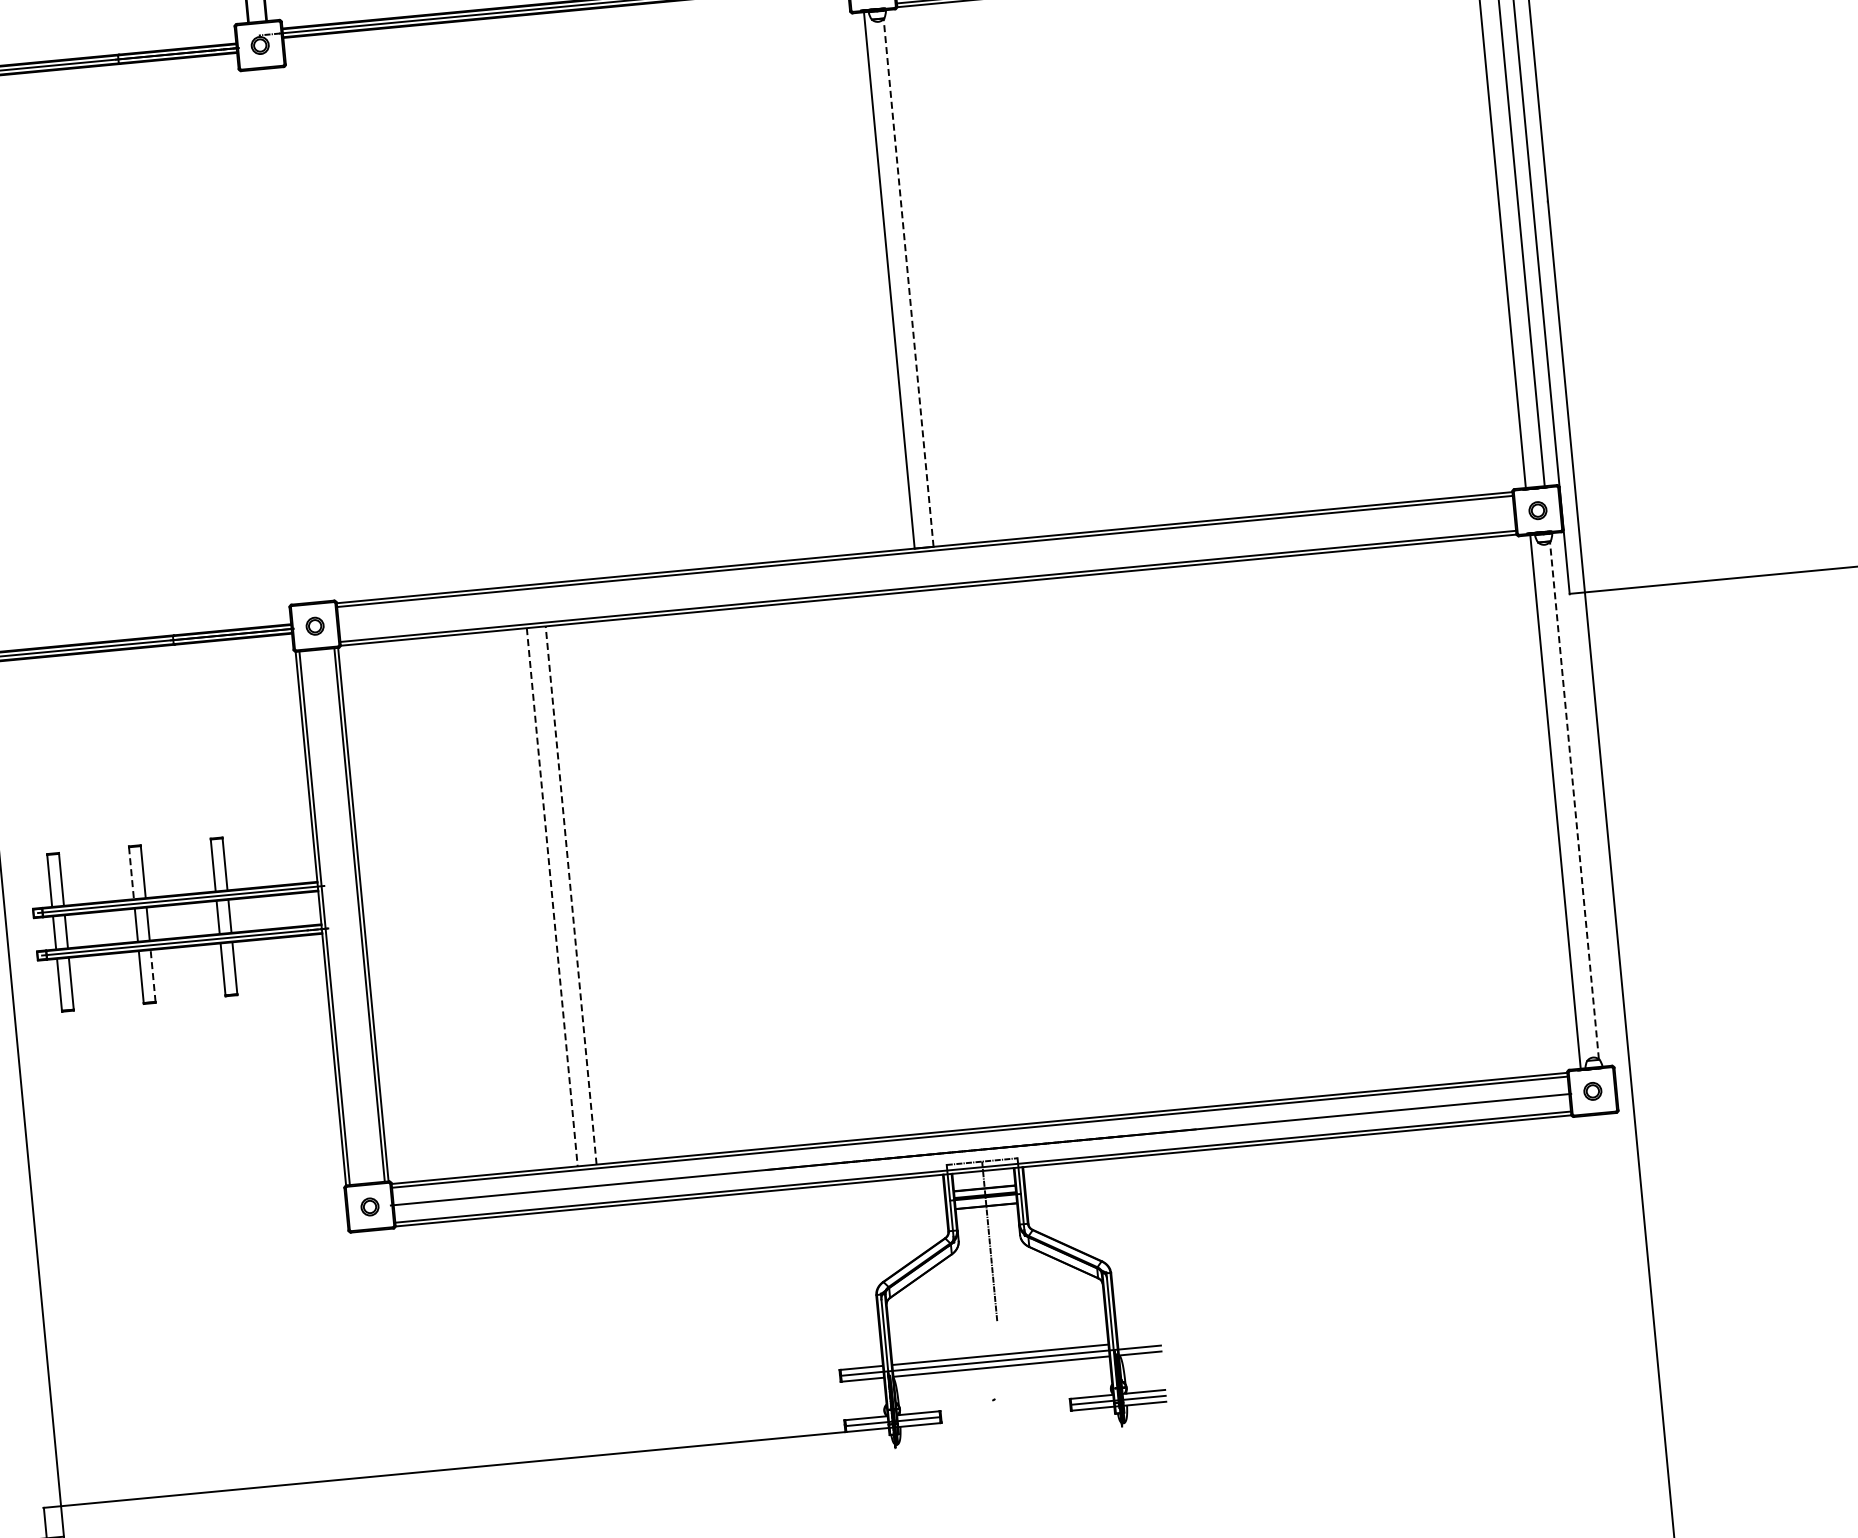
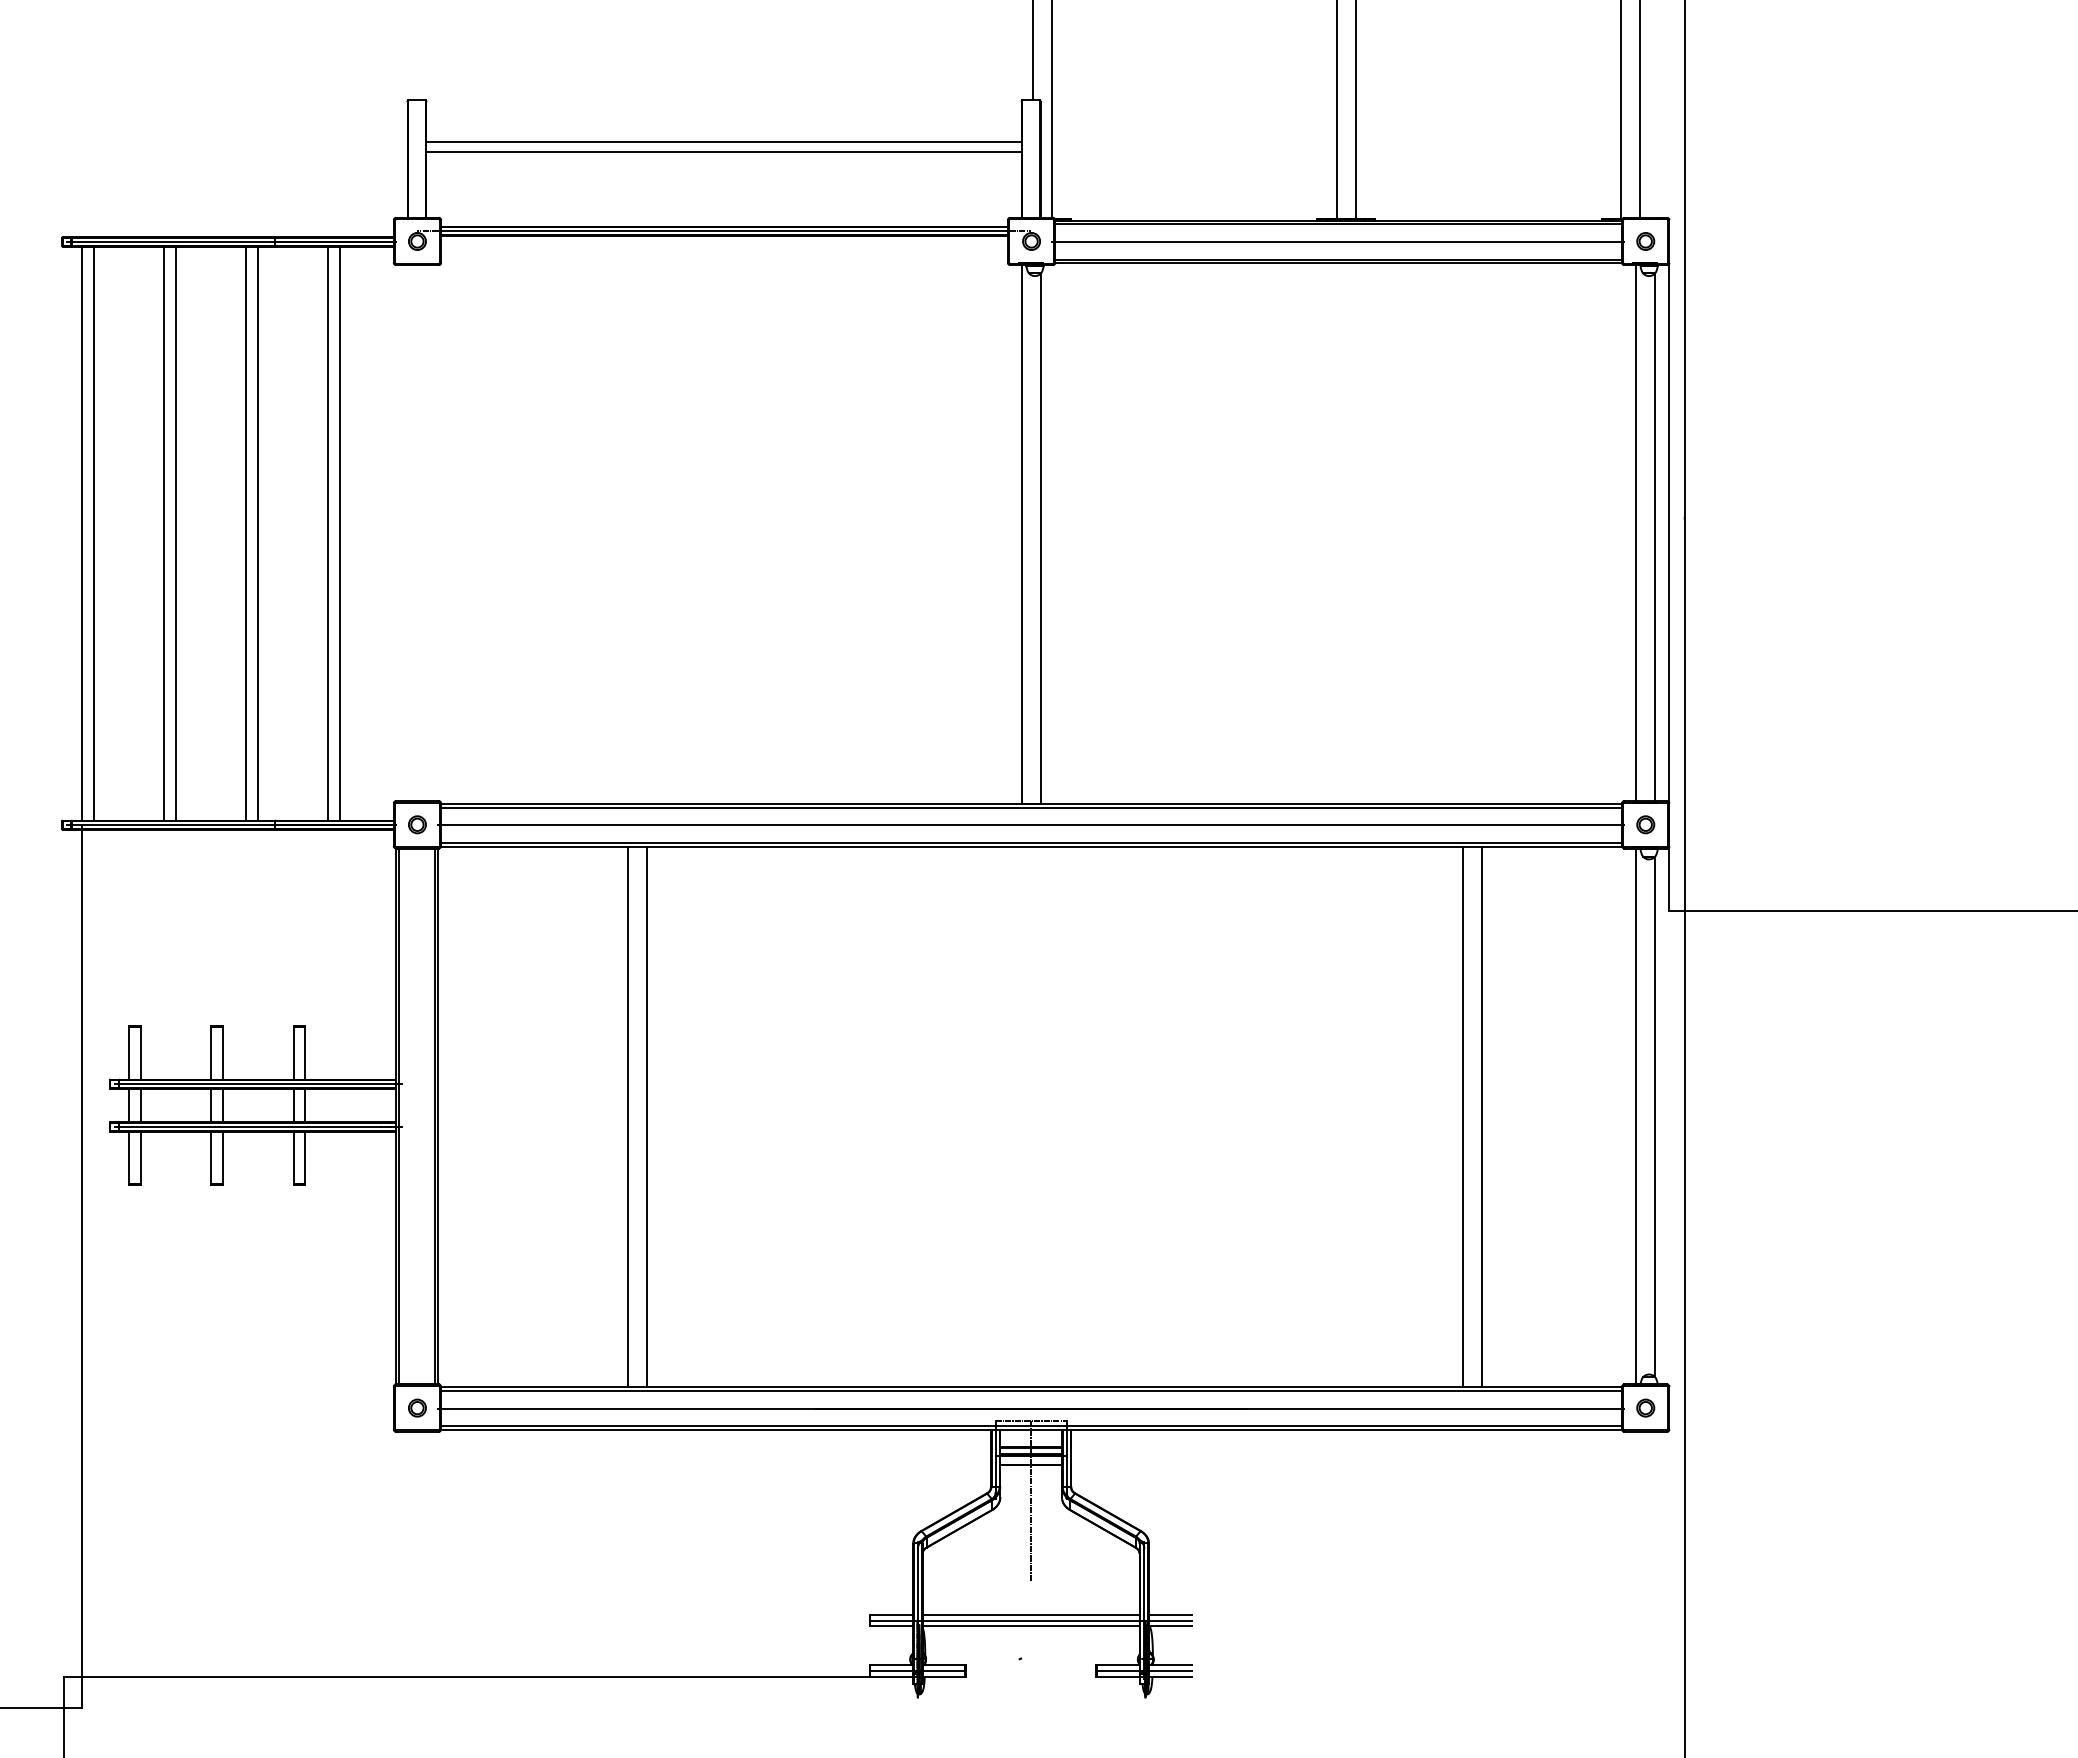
line: (908, 282) -> (1040, 538), dashed -> solid
line: (210, 343) -> (339, 533), added
line: (199, 344) -> (328, 533), added
line: (128, 351) -> (257, 533), added
line: (116, 352) -> (245, 533), added
line: (46, 359) -> (175, 533), added
line: (34, 360) -> (163, 533), added
line: (925, 569) -> (1030, 825), added
line: (1574, 800) -> (1654, 1116), dashed -> solid
line: (1401, 816) -> (1481, 1116), added
line: (1383, 818) -> (1462, 1116), added
line: (131, 873) -> (211, 1053), dashed -> solid
line: (570, 895) -> (646, 1116), dashed -> solid
line: (552, 897) -> (628, 1117), dashed -> solid
line: (153, 975) -> (223, 1157), dashed -> solid
line: (1139, 1341) -> (1170, 1614), added

